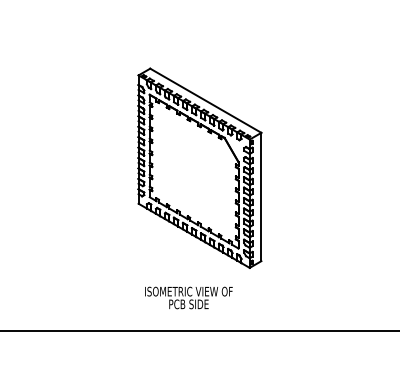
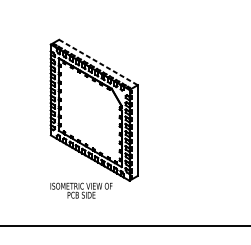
line: (206, 101) -> (98, 63), solid -> dashed
text: (188, 297) -> (81, 190), moved

